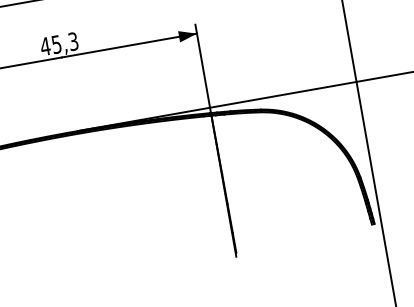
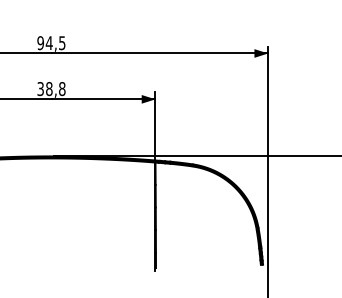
text: (59, 44) -> (51, 89), 45,3 -> 38,8

